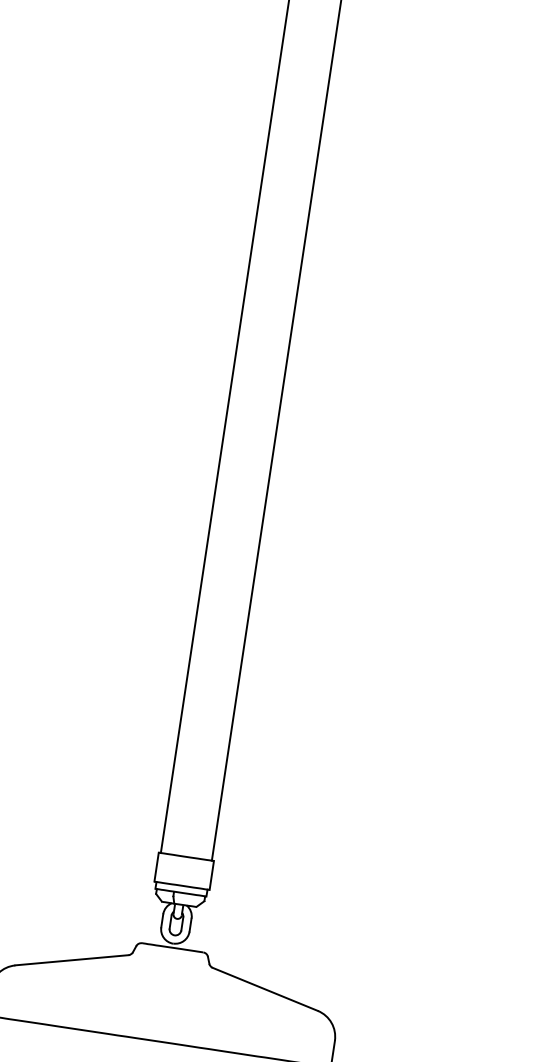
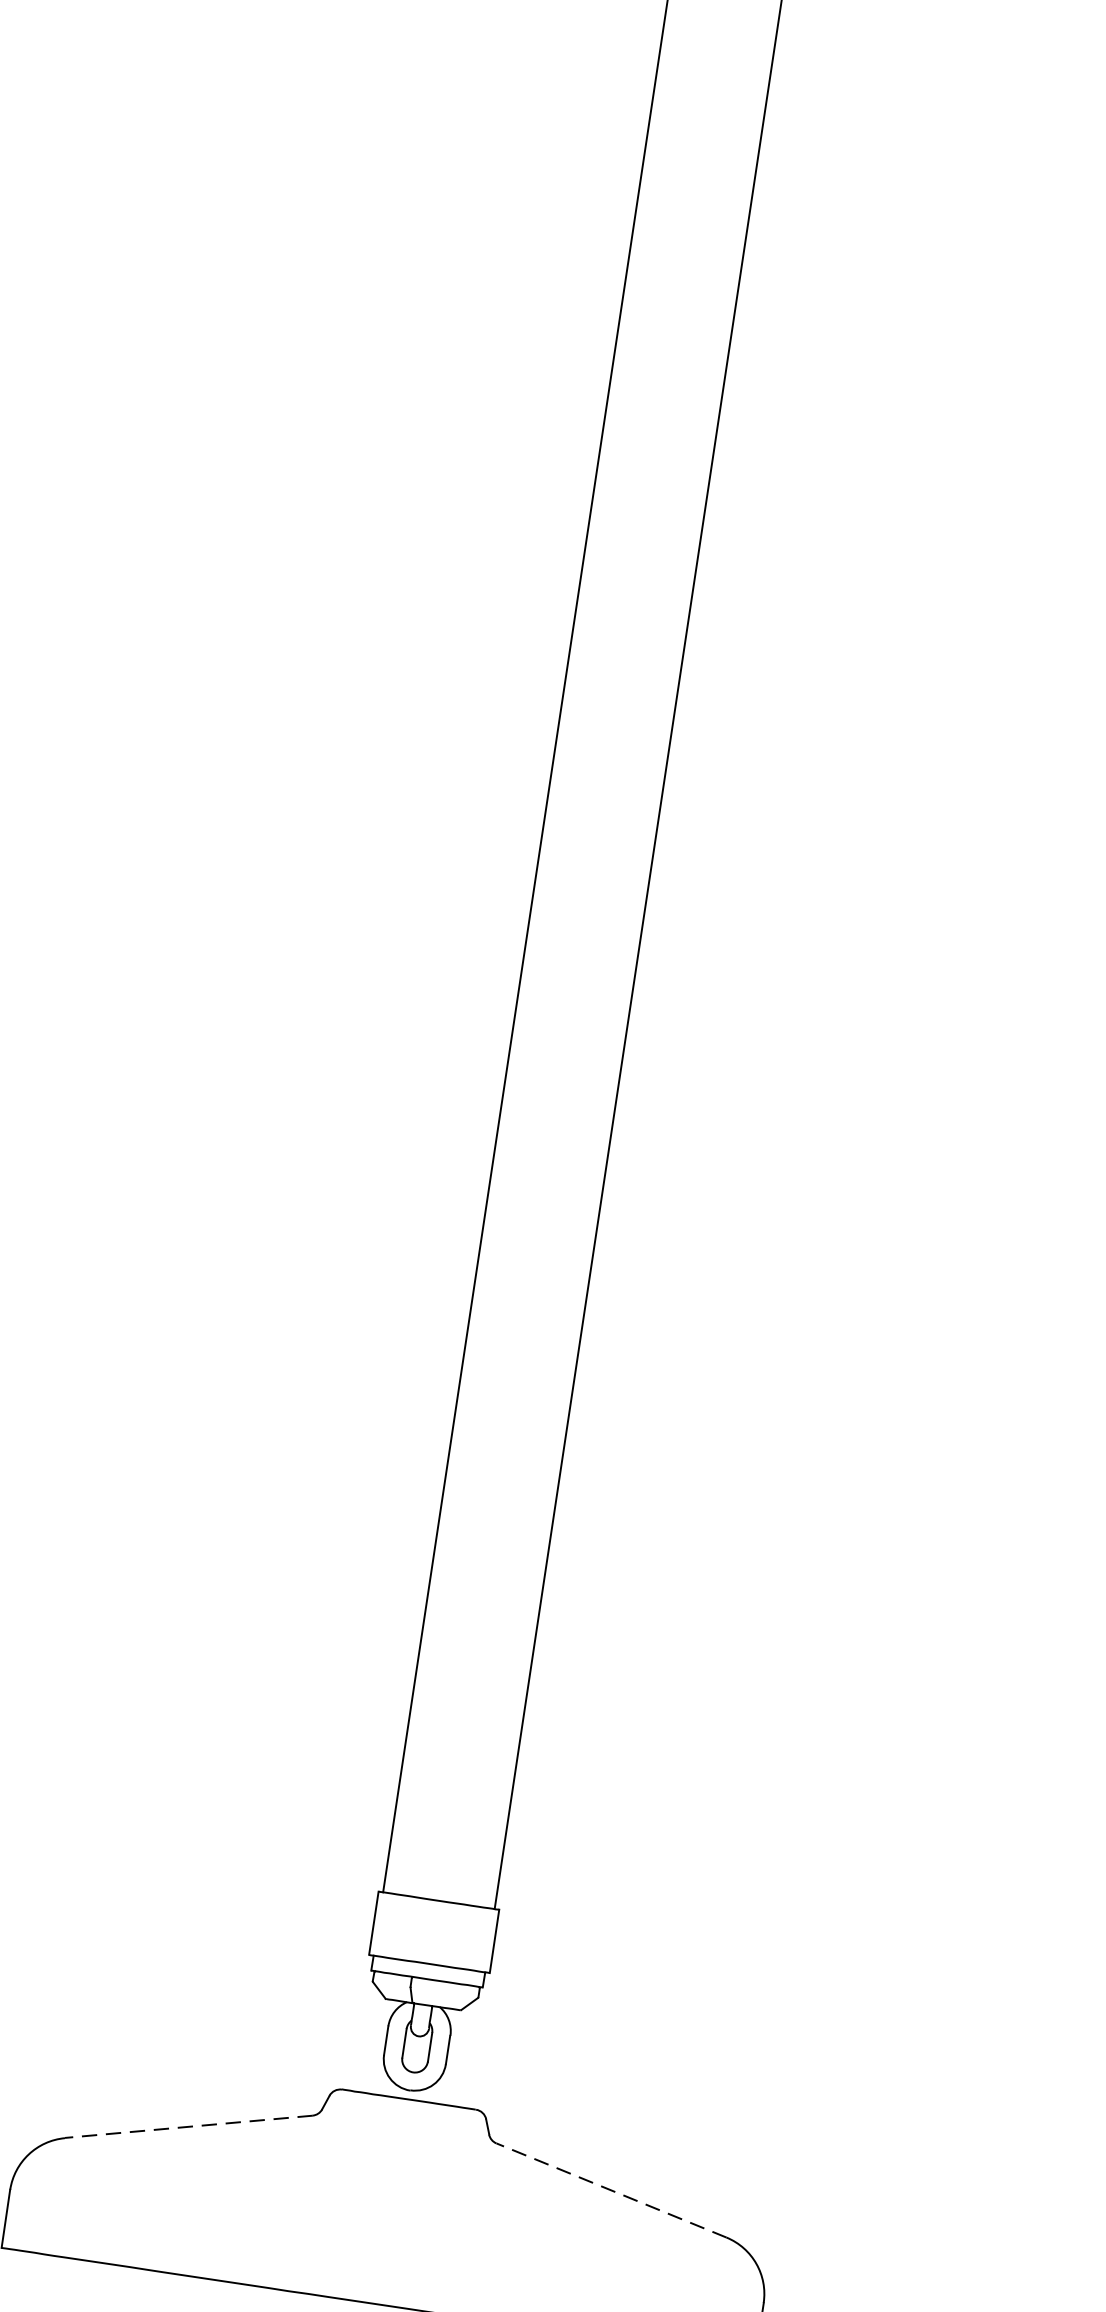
line: (72, 960) -> (189, 2127), solid -> dashed
line: (265, 989) -> (611, 2190), solid -> dashed

